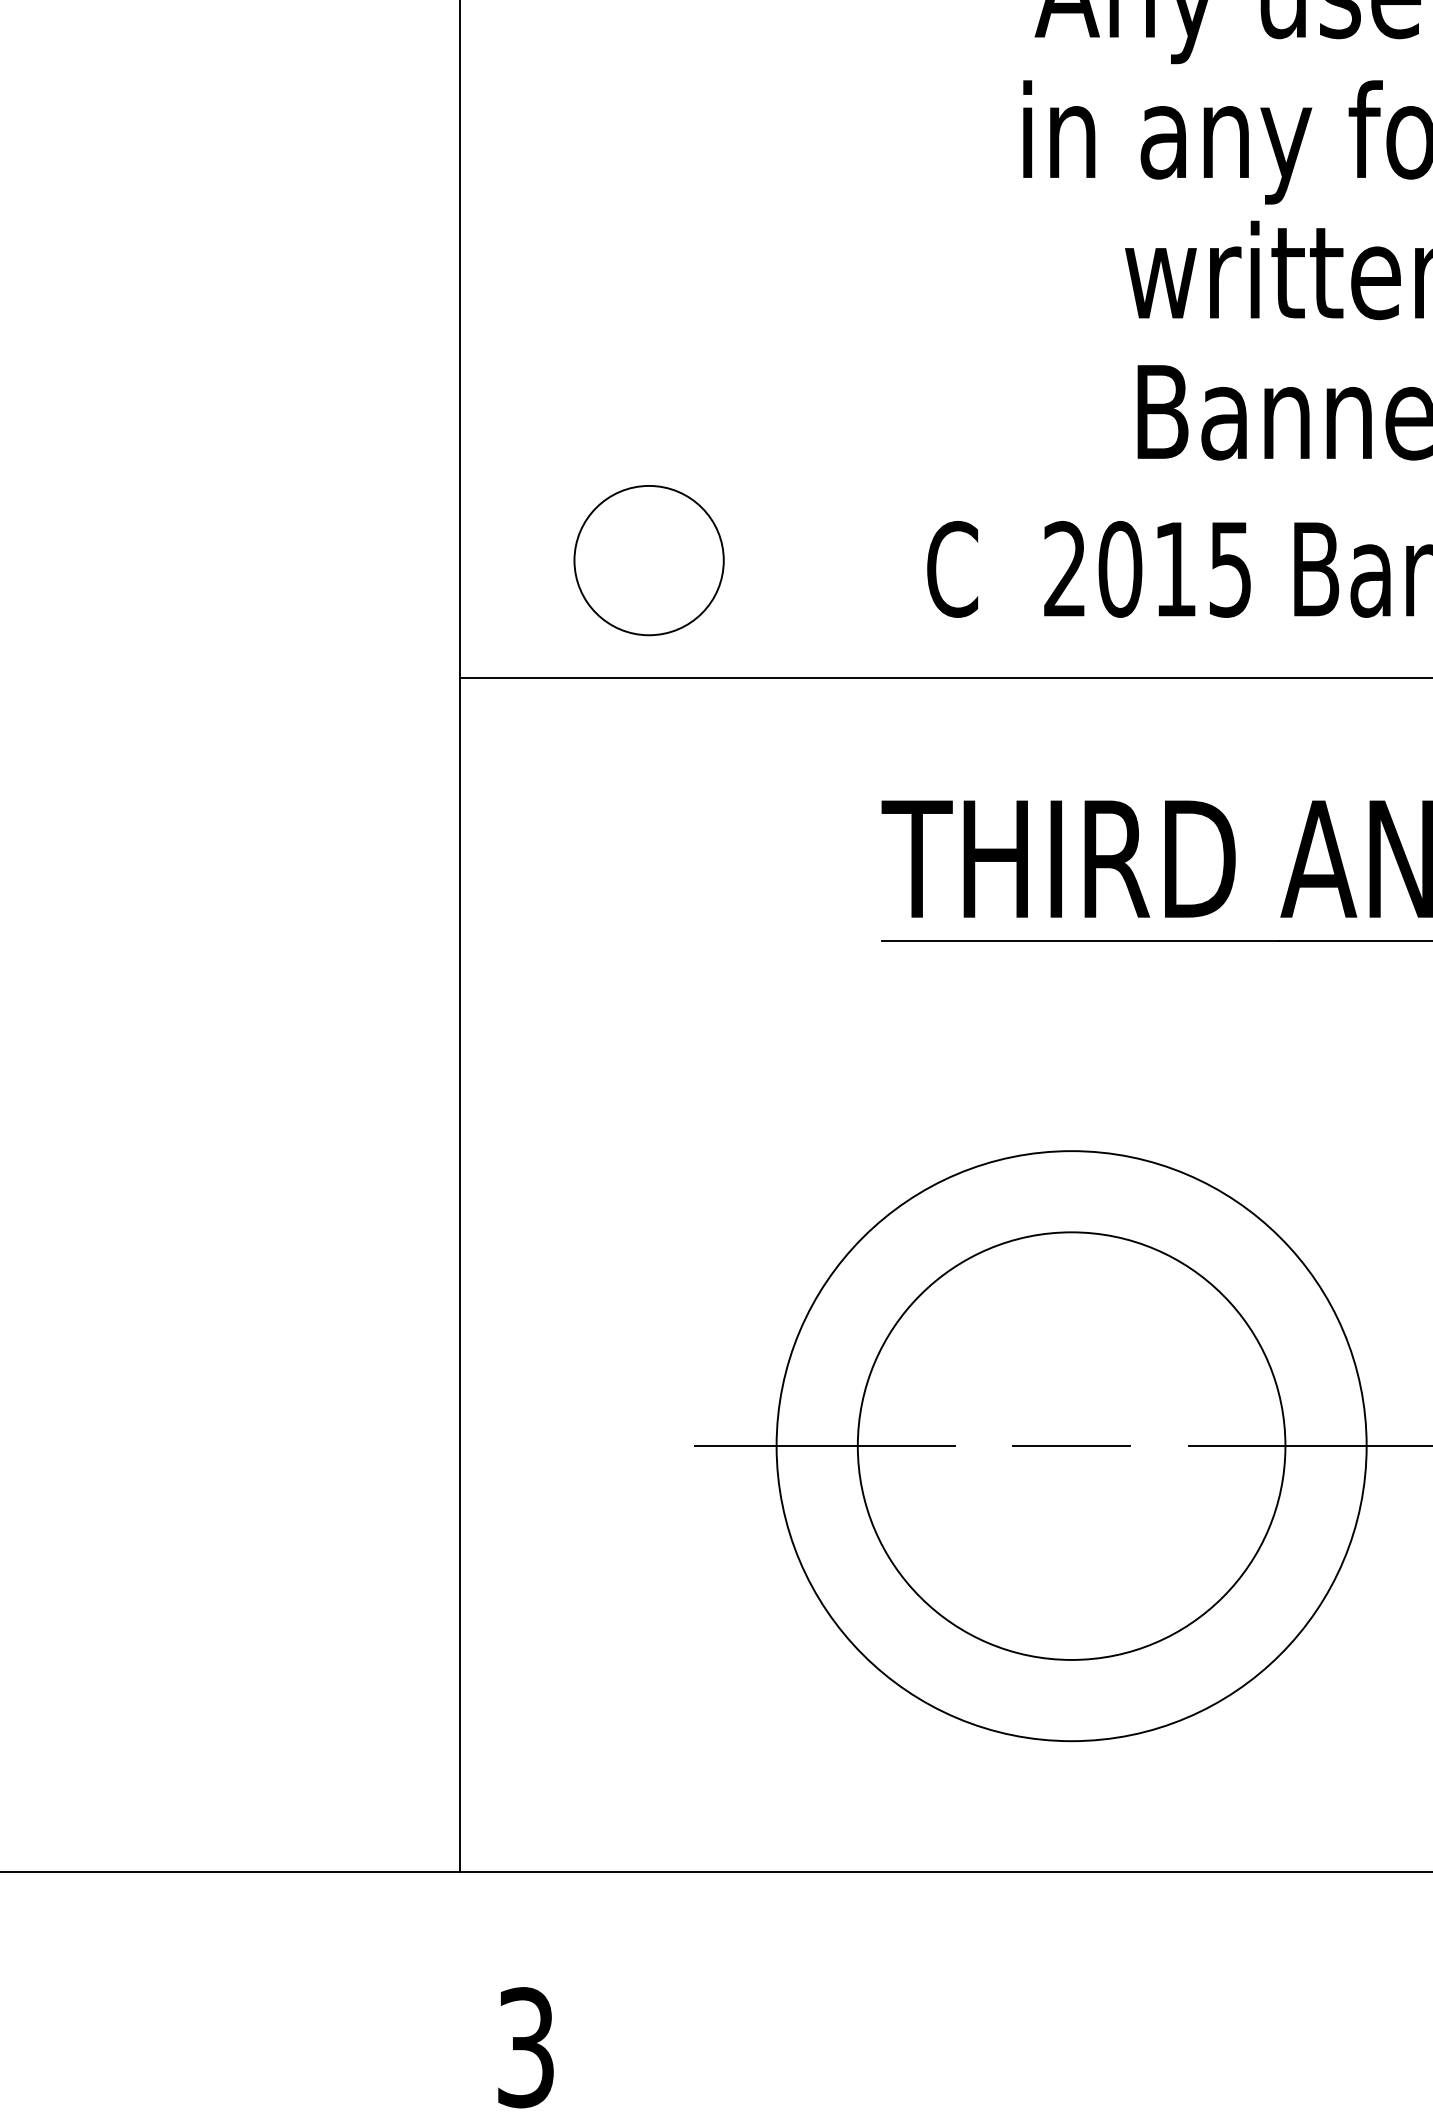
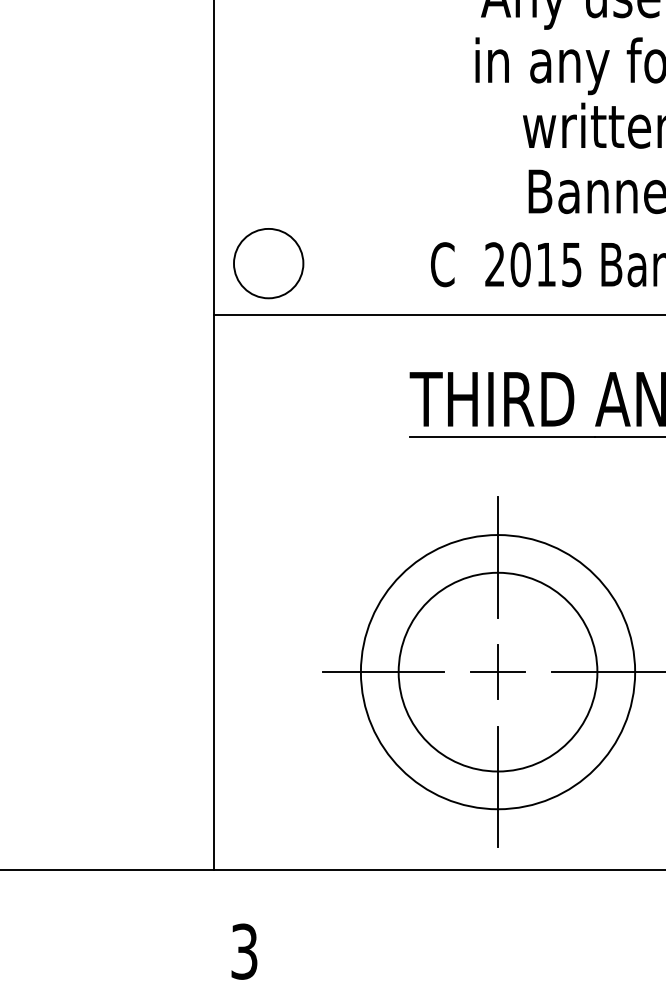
circle: (648, 560) -> (268, 263), moved
line: (1072, 1197) -> (498, 556), added
line: (1072, 1444) -> (498, 671), added
line: (1072, 1692) -> (498, 786), added

